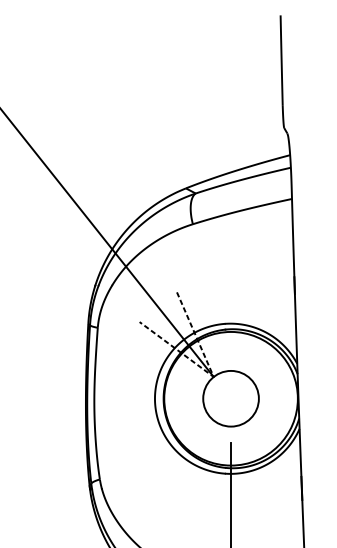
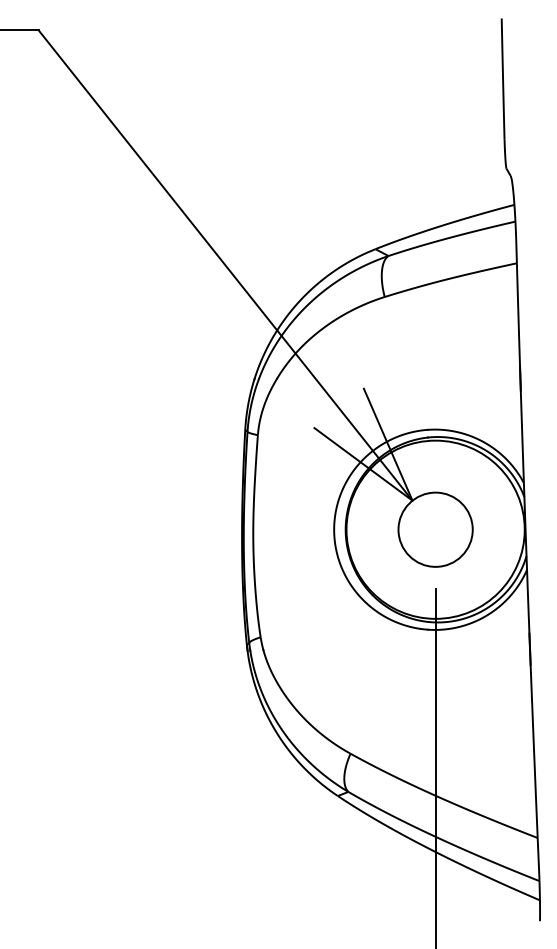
line: (213, 376) -> (412, 500), dashed -> solid

